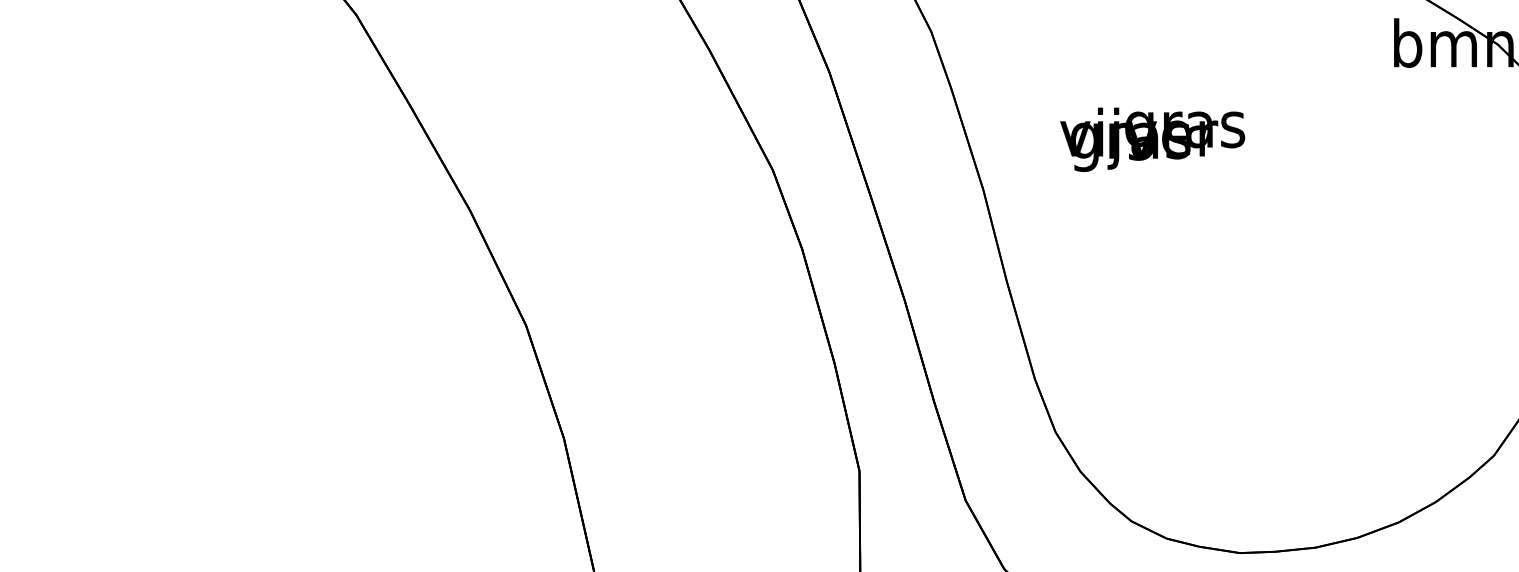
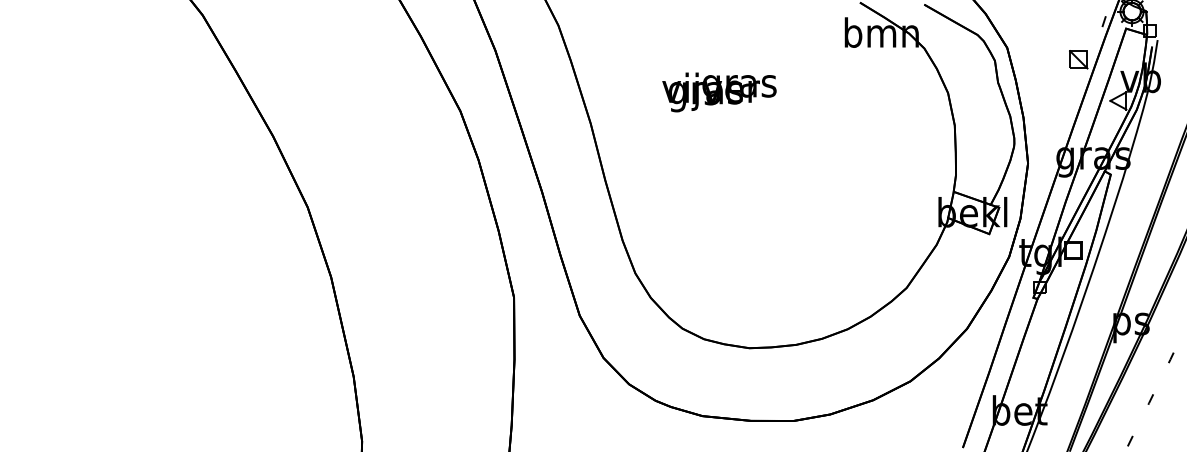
text: (1152, 139) -> (719, 92), moved

